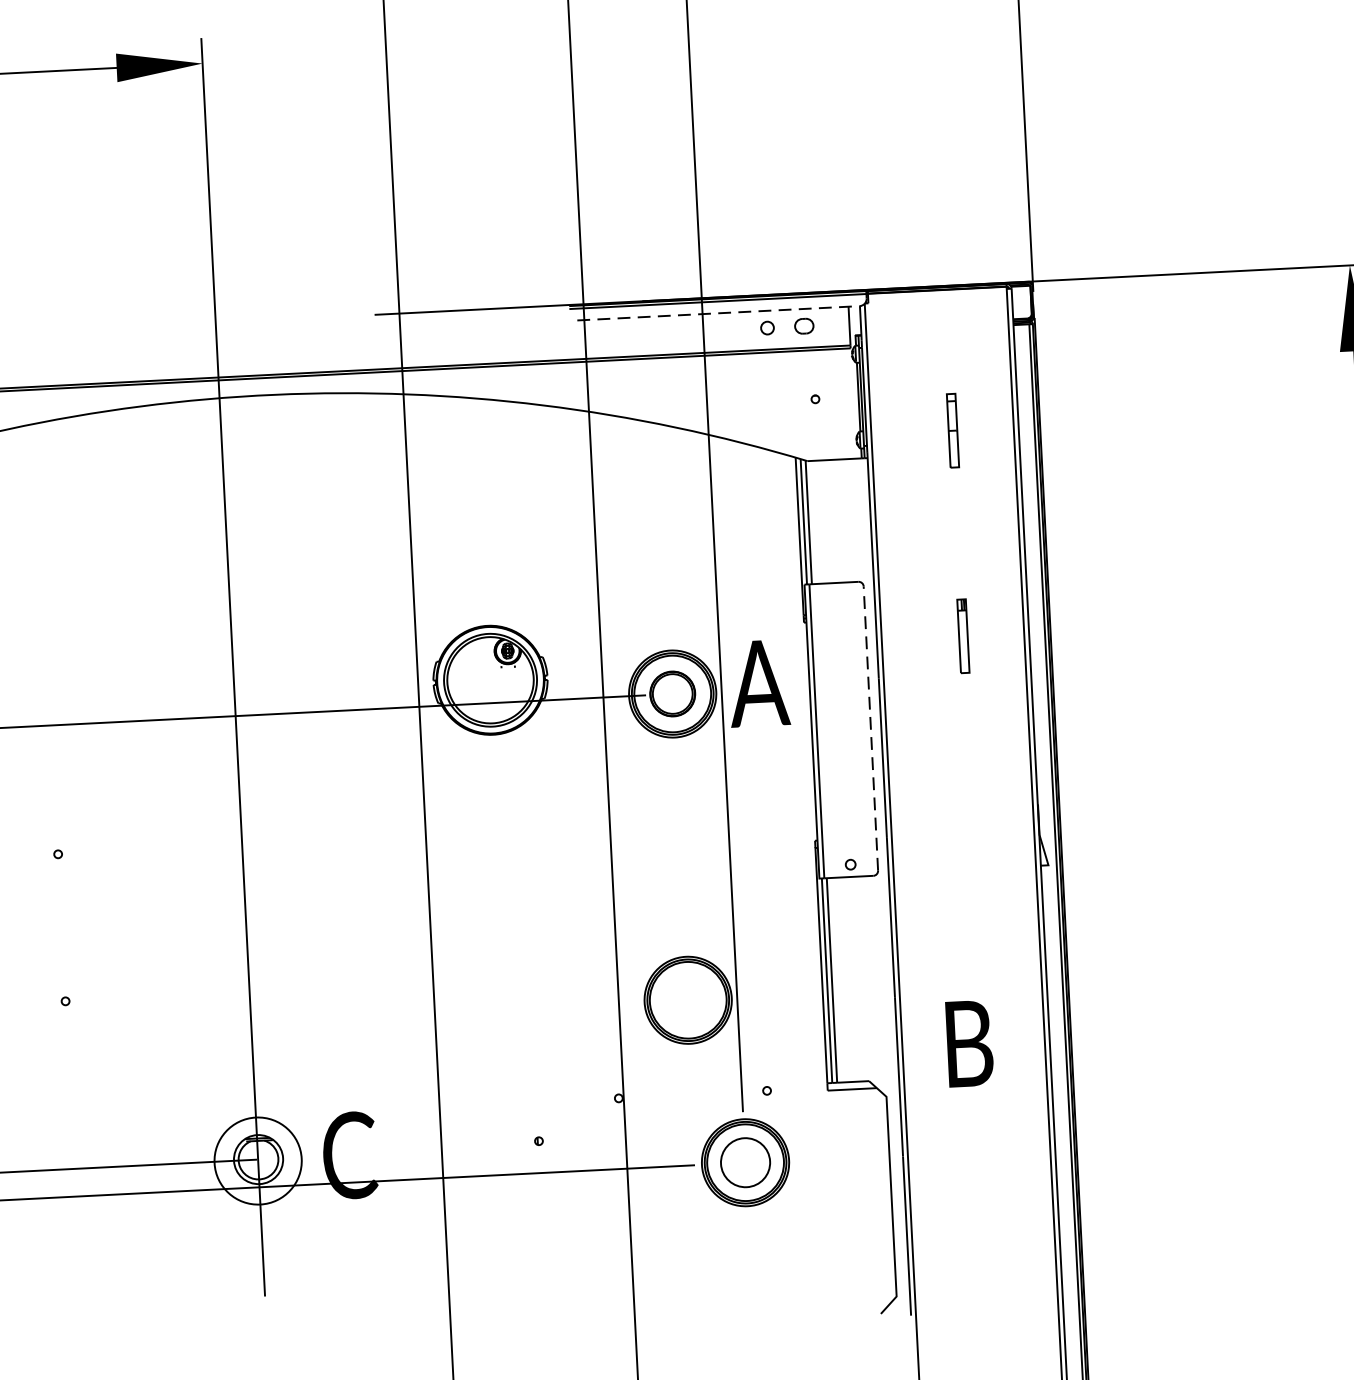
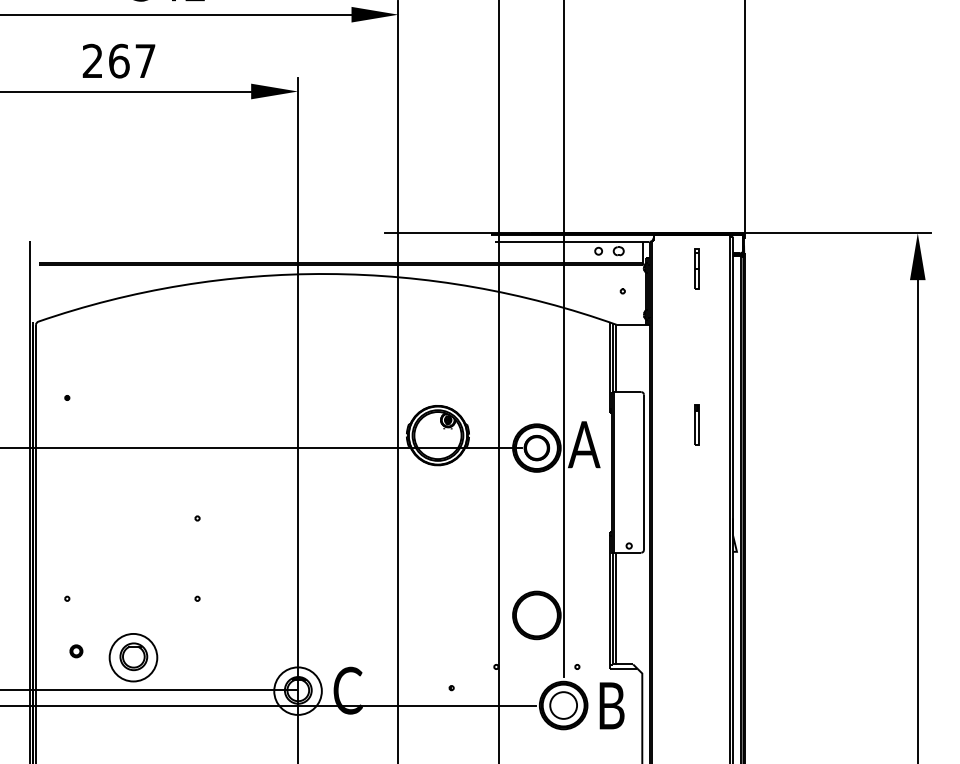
line: (718, 312) -> (572, 241), dashed -> solid
part: (952, 429) -> (696, 268), moved
line: (870, 728) -> (643, 472), dashed -> solid
text: (968, 1043) -> (611, 705), moved

